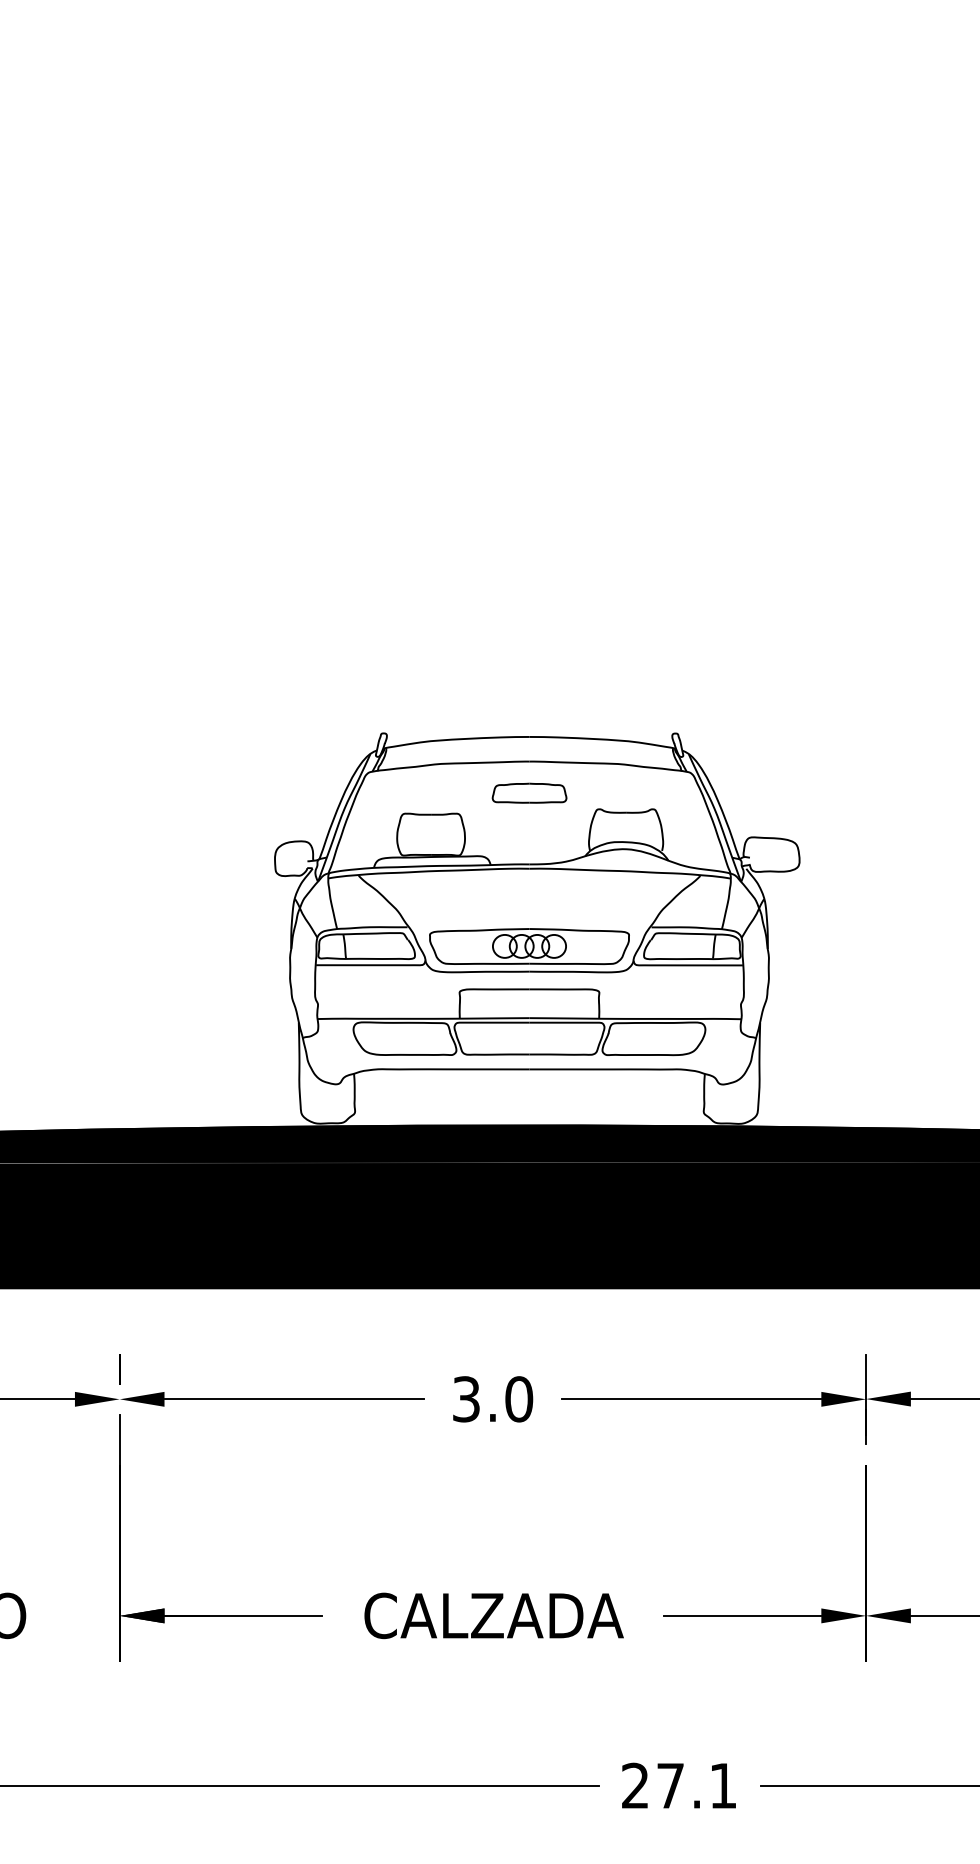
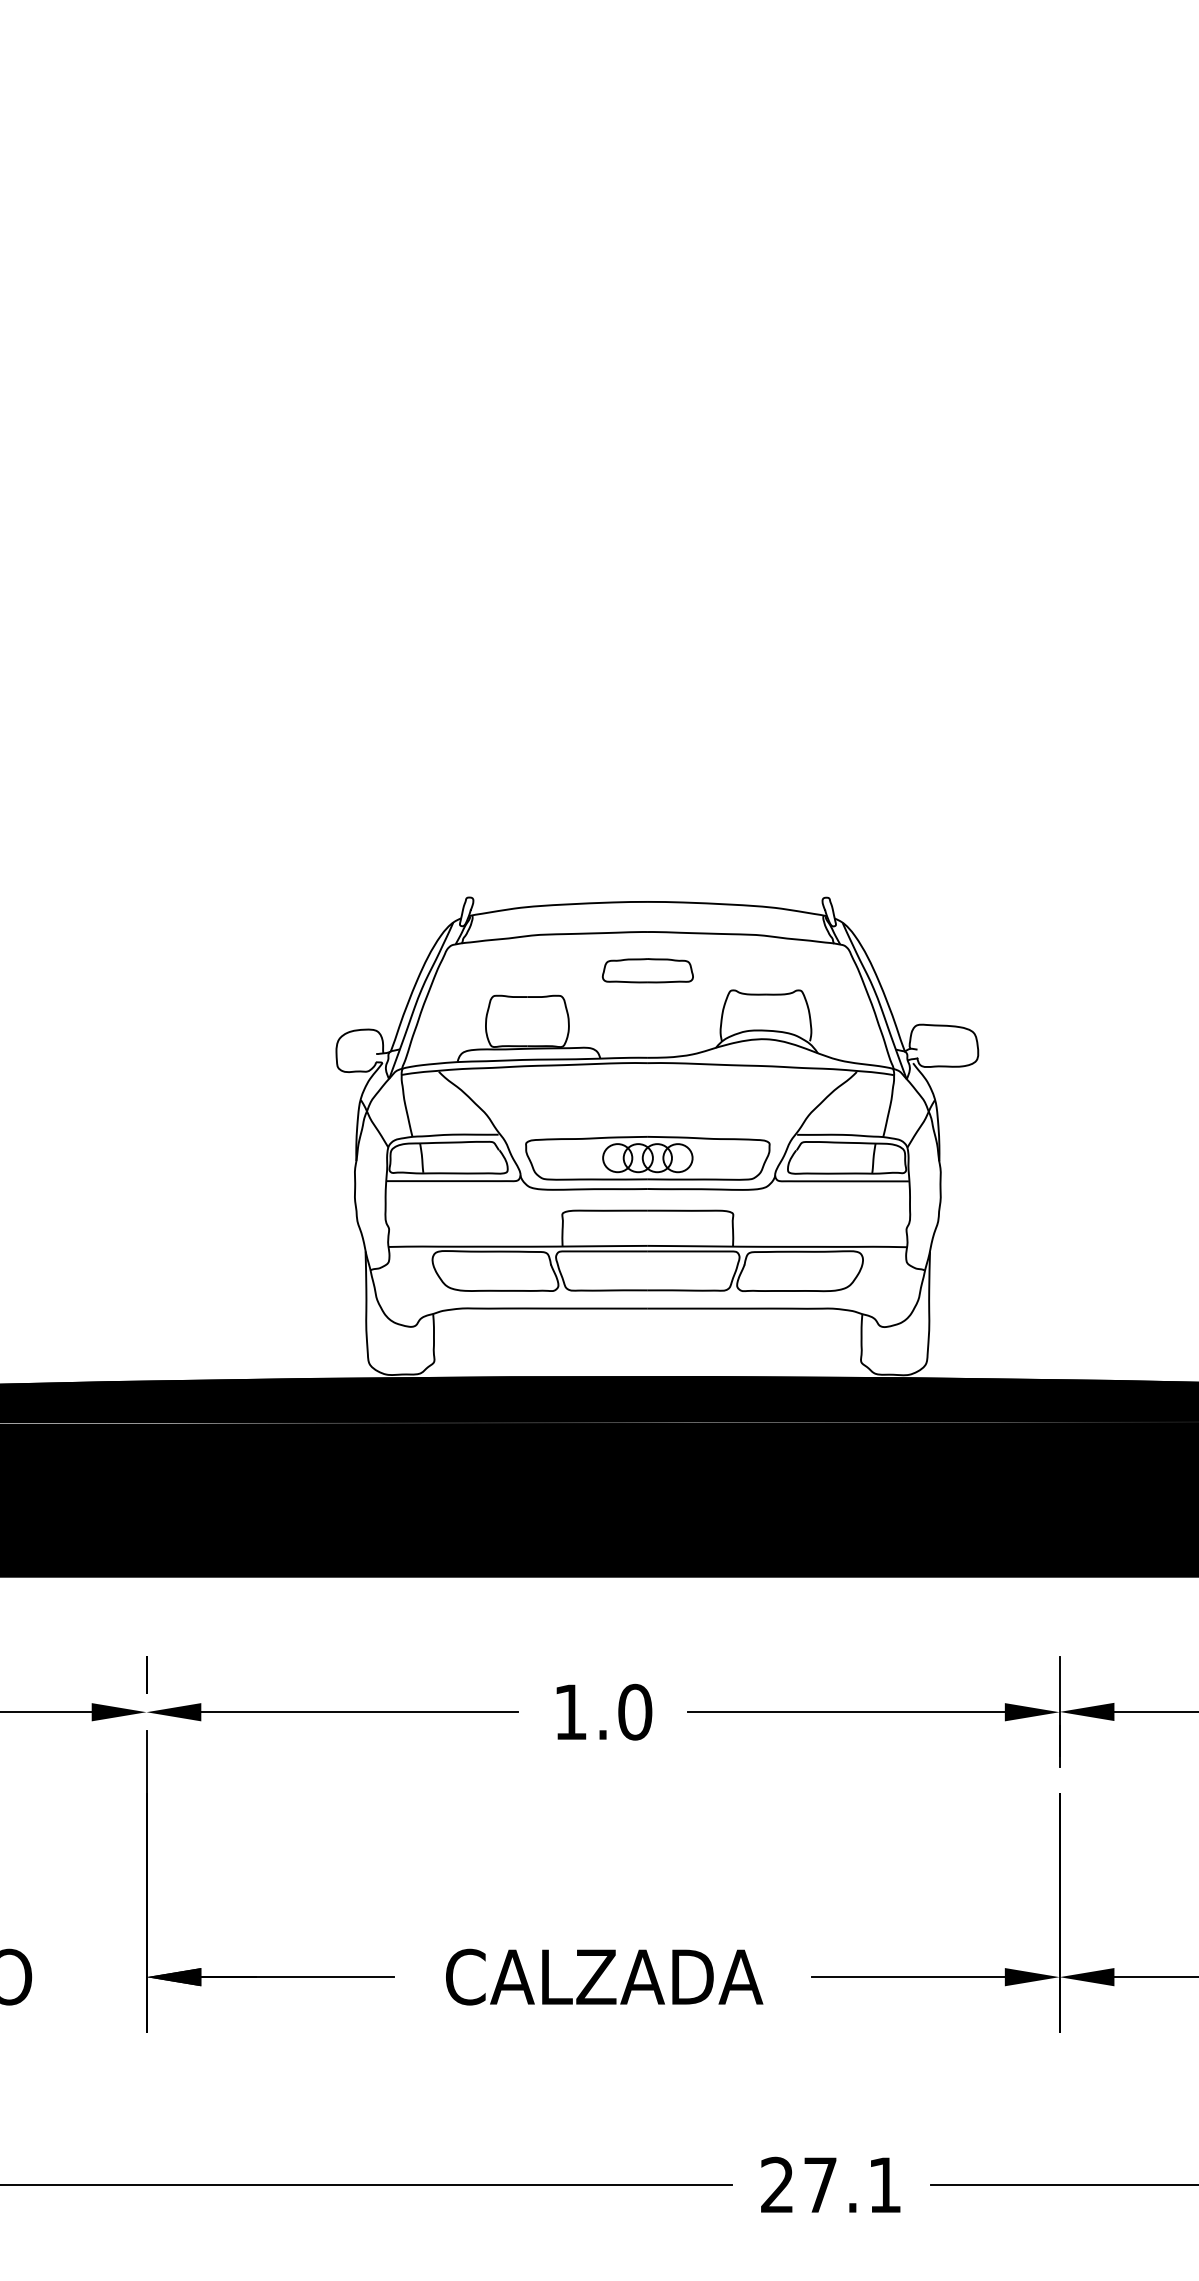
text: (466, 1398) -> (570, 1711), 3.0 -> 1.0

